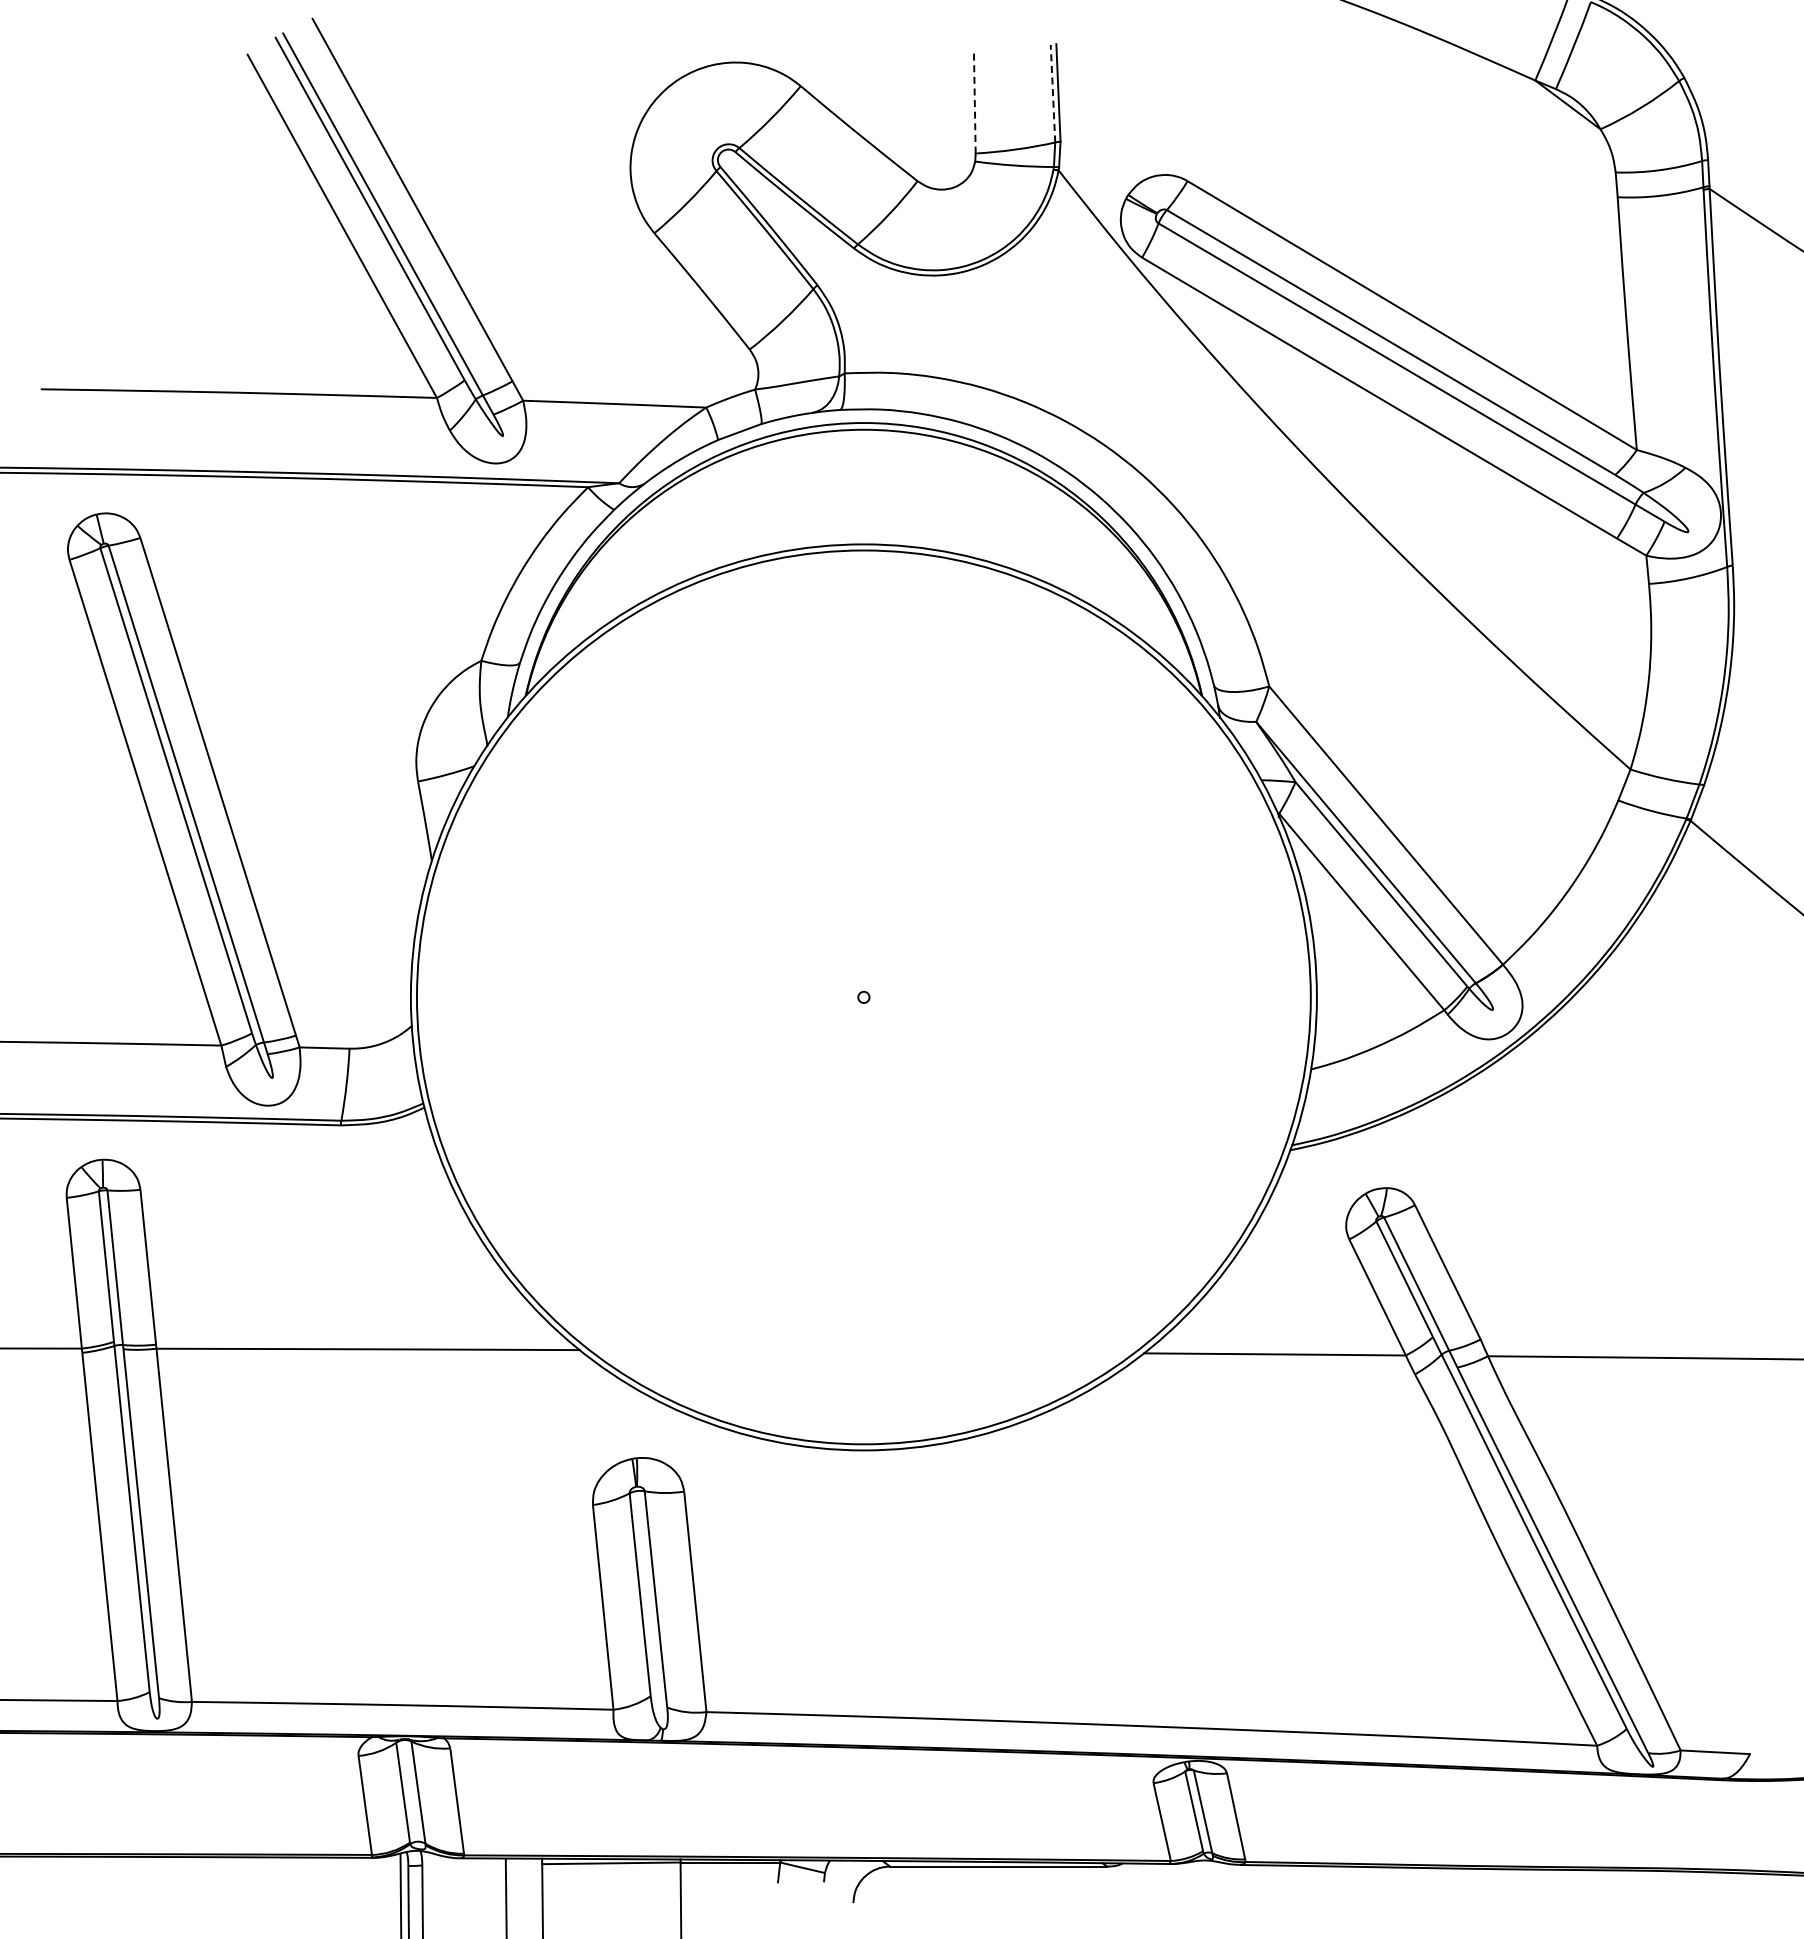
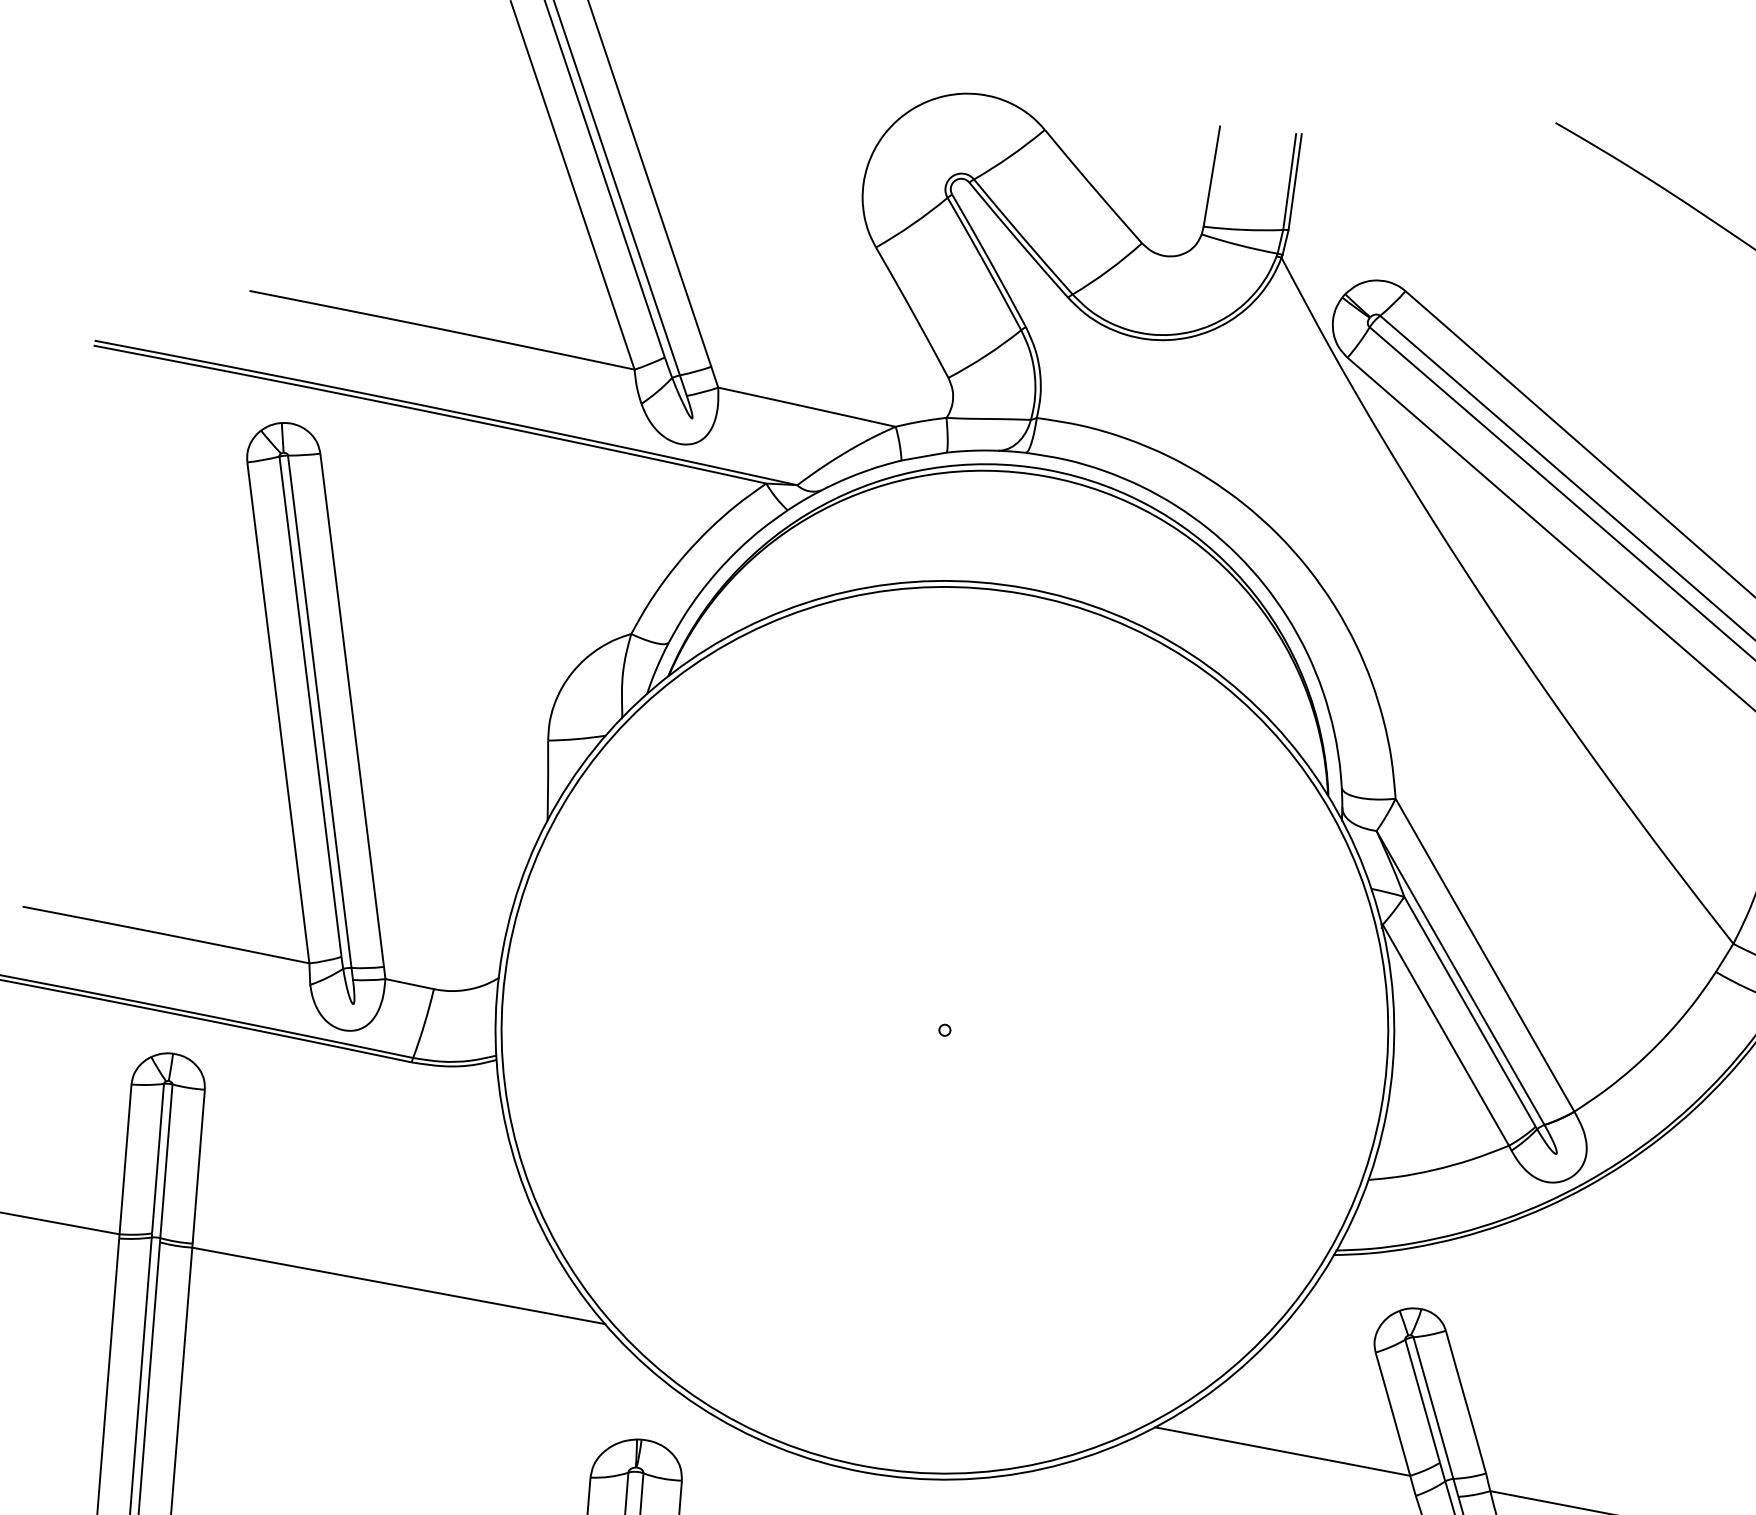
line: (1053, 93) -> (1290, 181), dashed -> solid
line: (974, 101) -> (1211, 175), dashed -> solid

